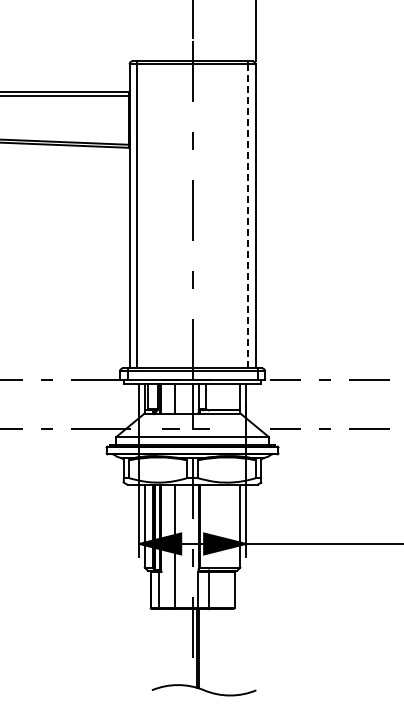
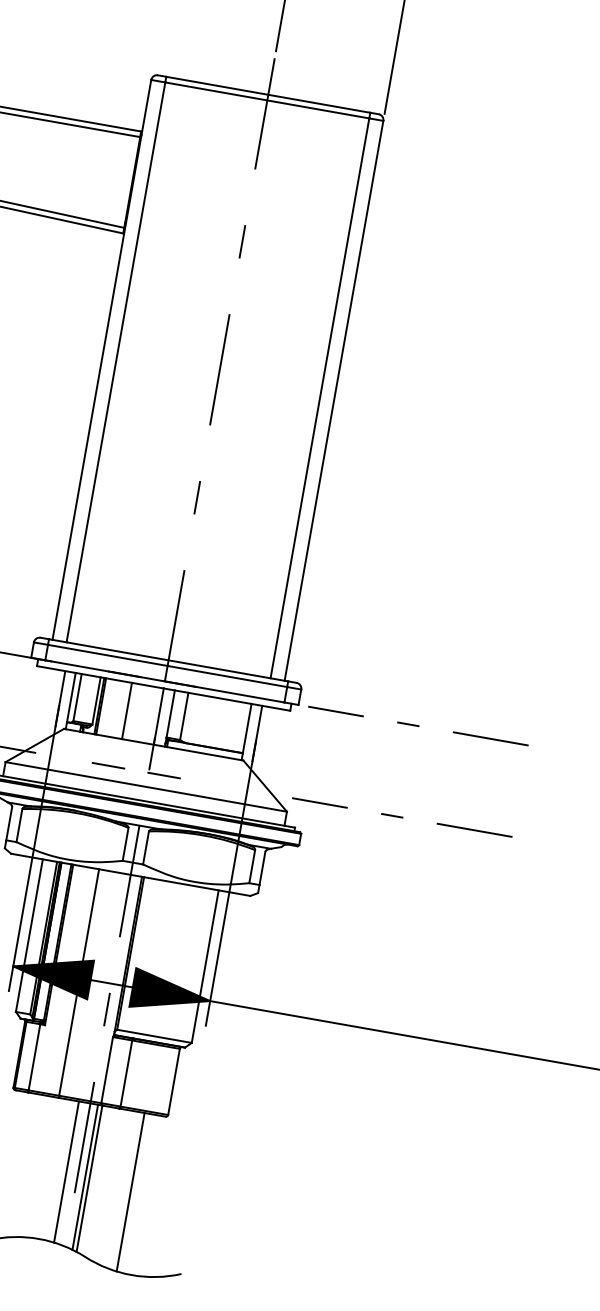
line: (247, 216) -> (319, 398), dashed -> solid
line: (186, 646) -> (67, 1170), added
line: (221, 651) -> (129, 1191), added

